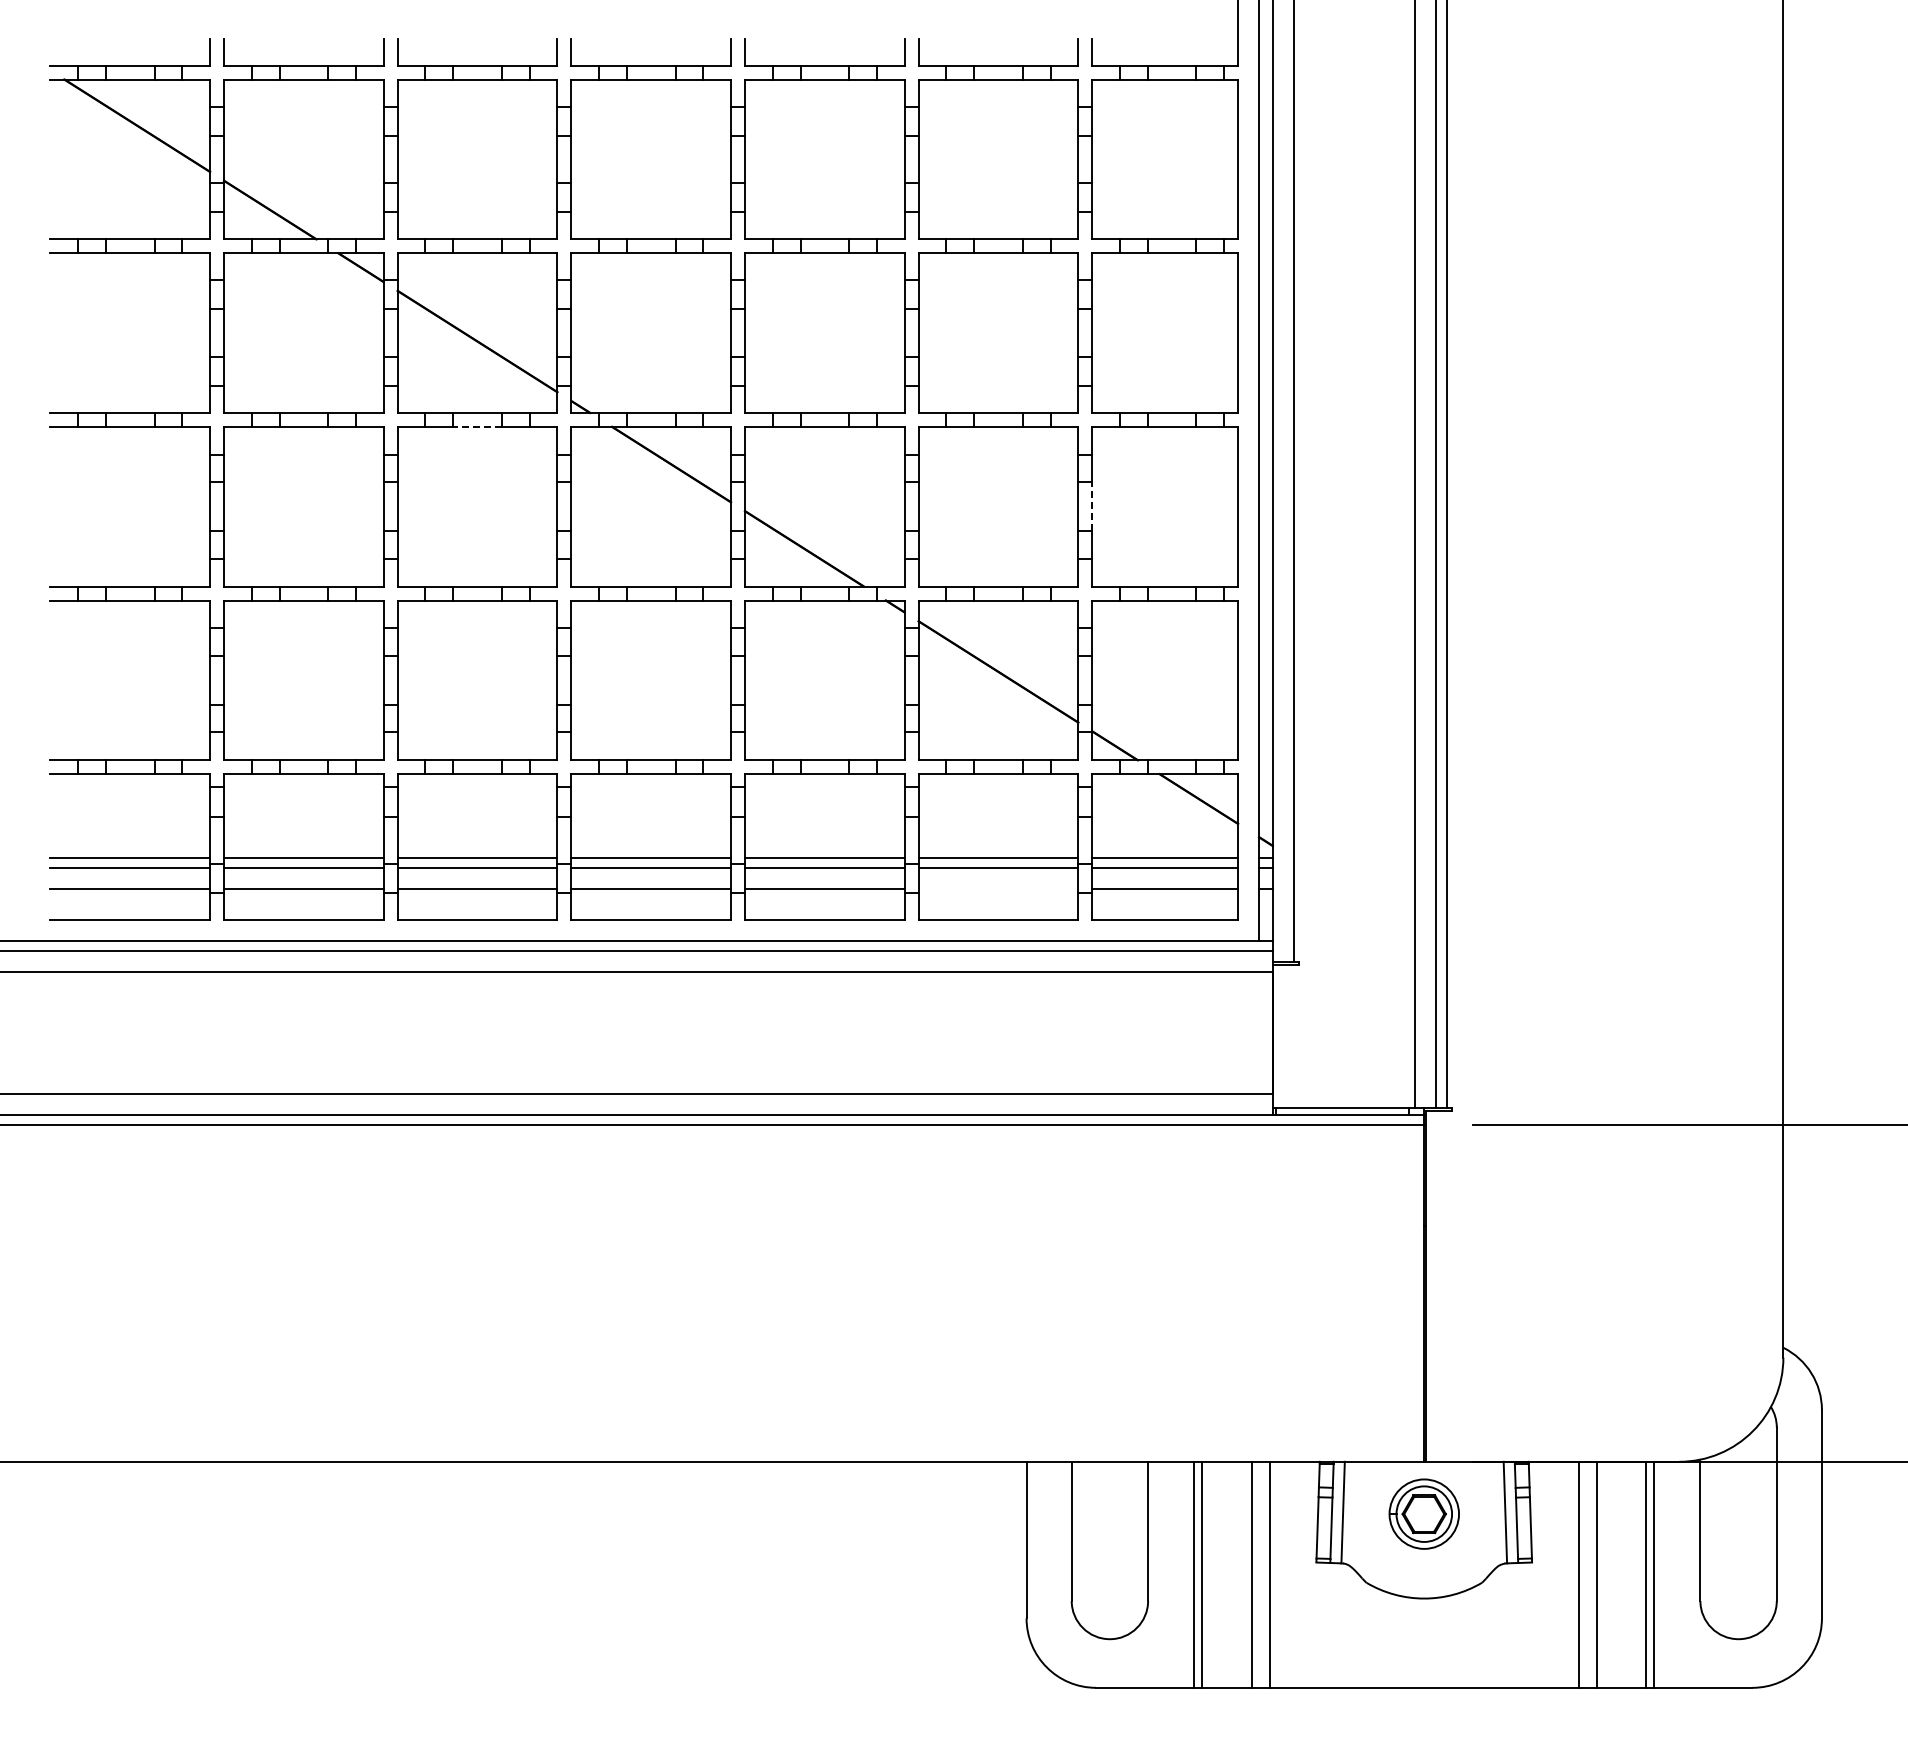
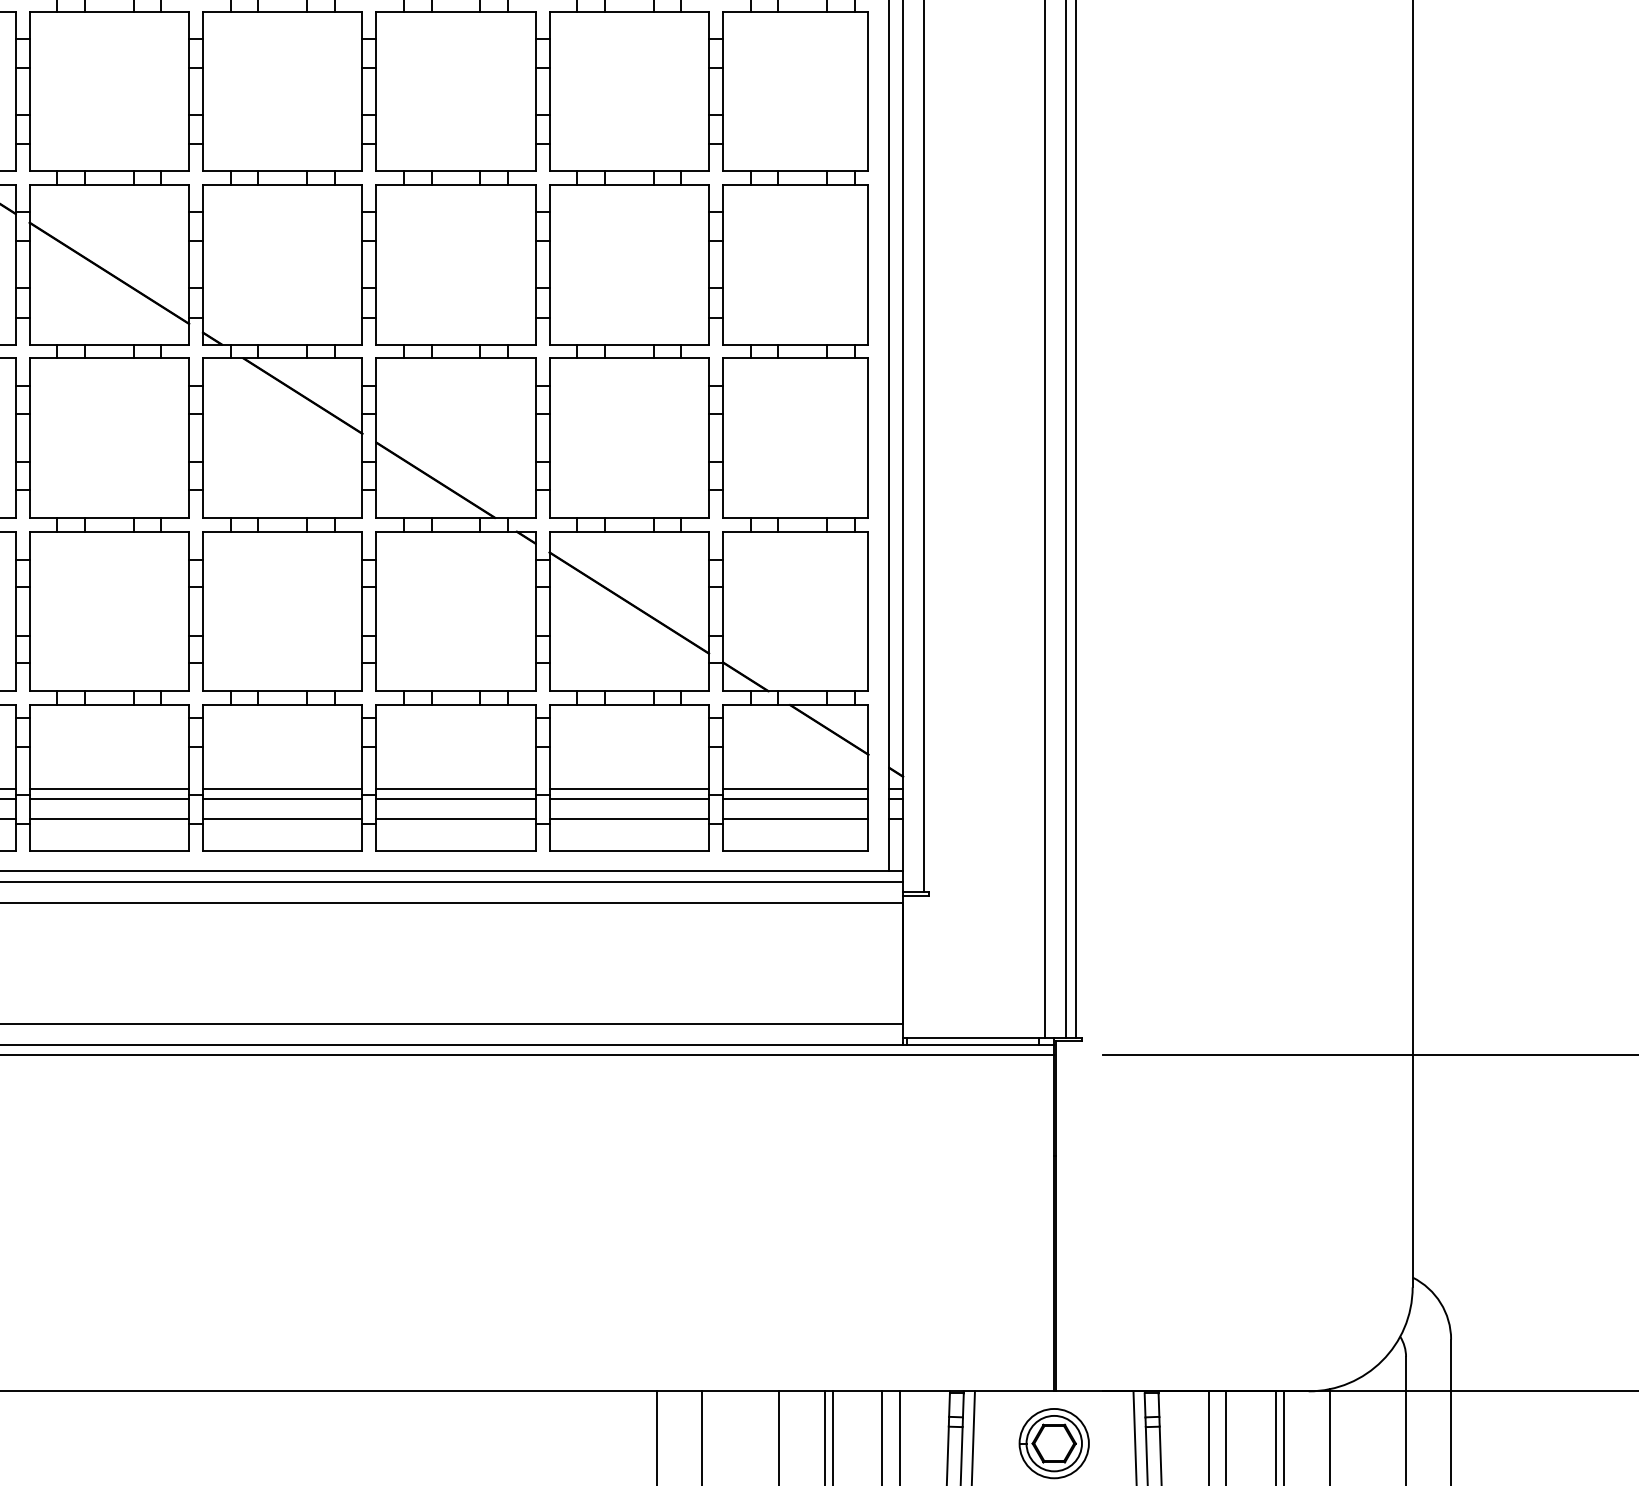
line: (477, 426) -> (109, 358), dashed -> solid
line: (1092, 506) -> (723, 437), dashed -> solid
line: (998, 888) -> (629, 819), added

